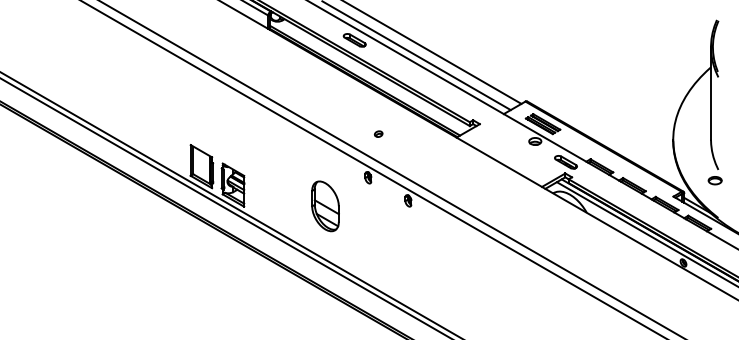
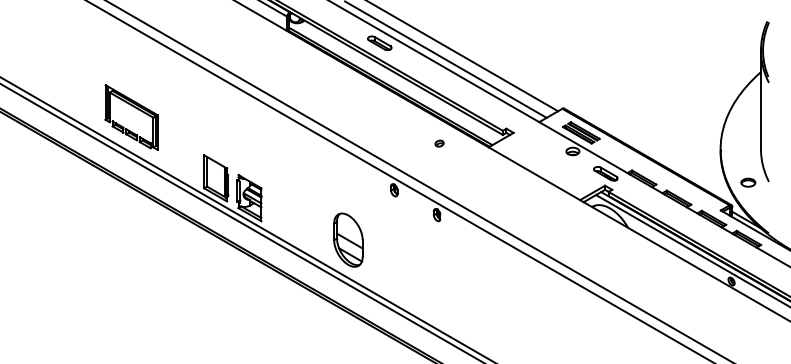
part: (122, 109) -> (131, 117), added
part: (378, 133) -> (439, 142), moved
part: (714, 180) -> (747, 182), moved
part: (325, 206) -> (348, 240), moved

